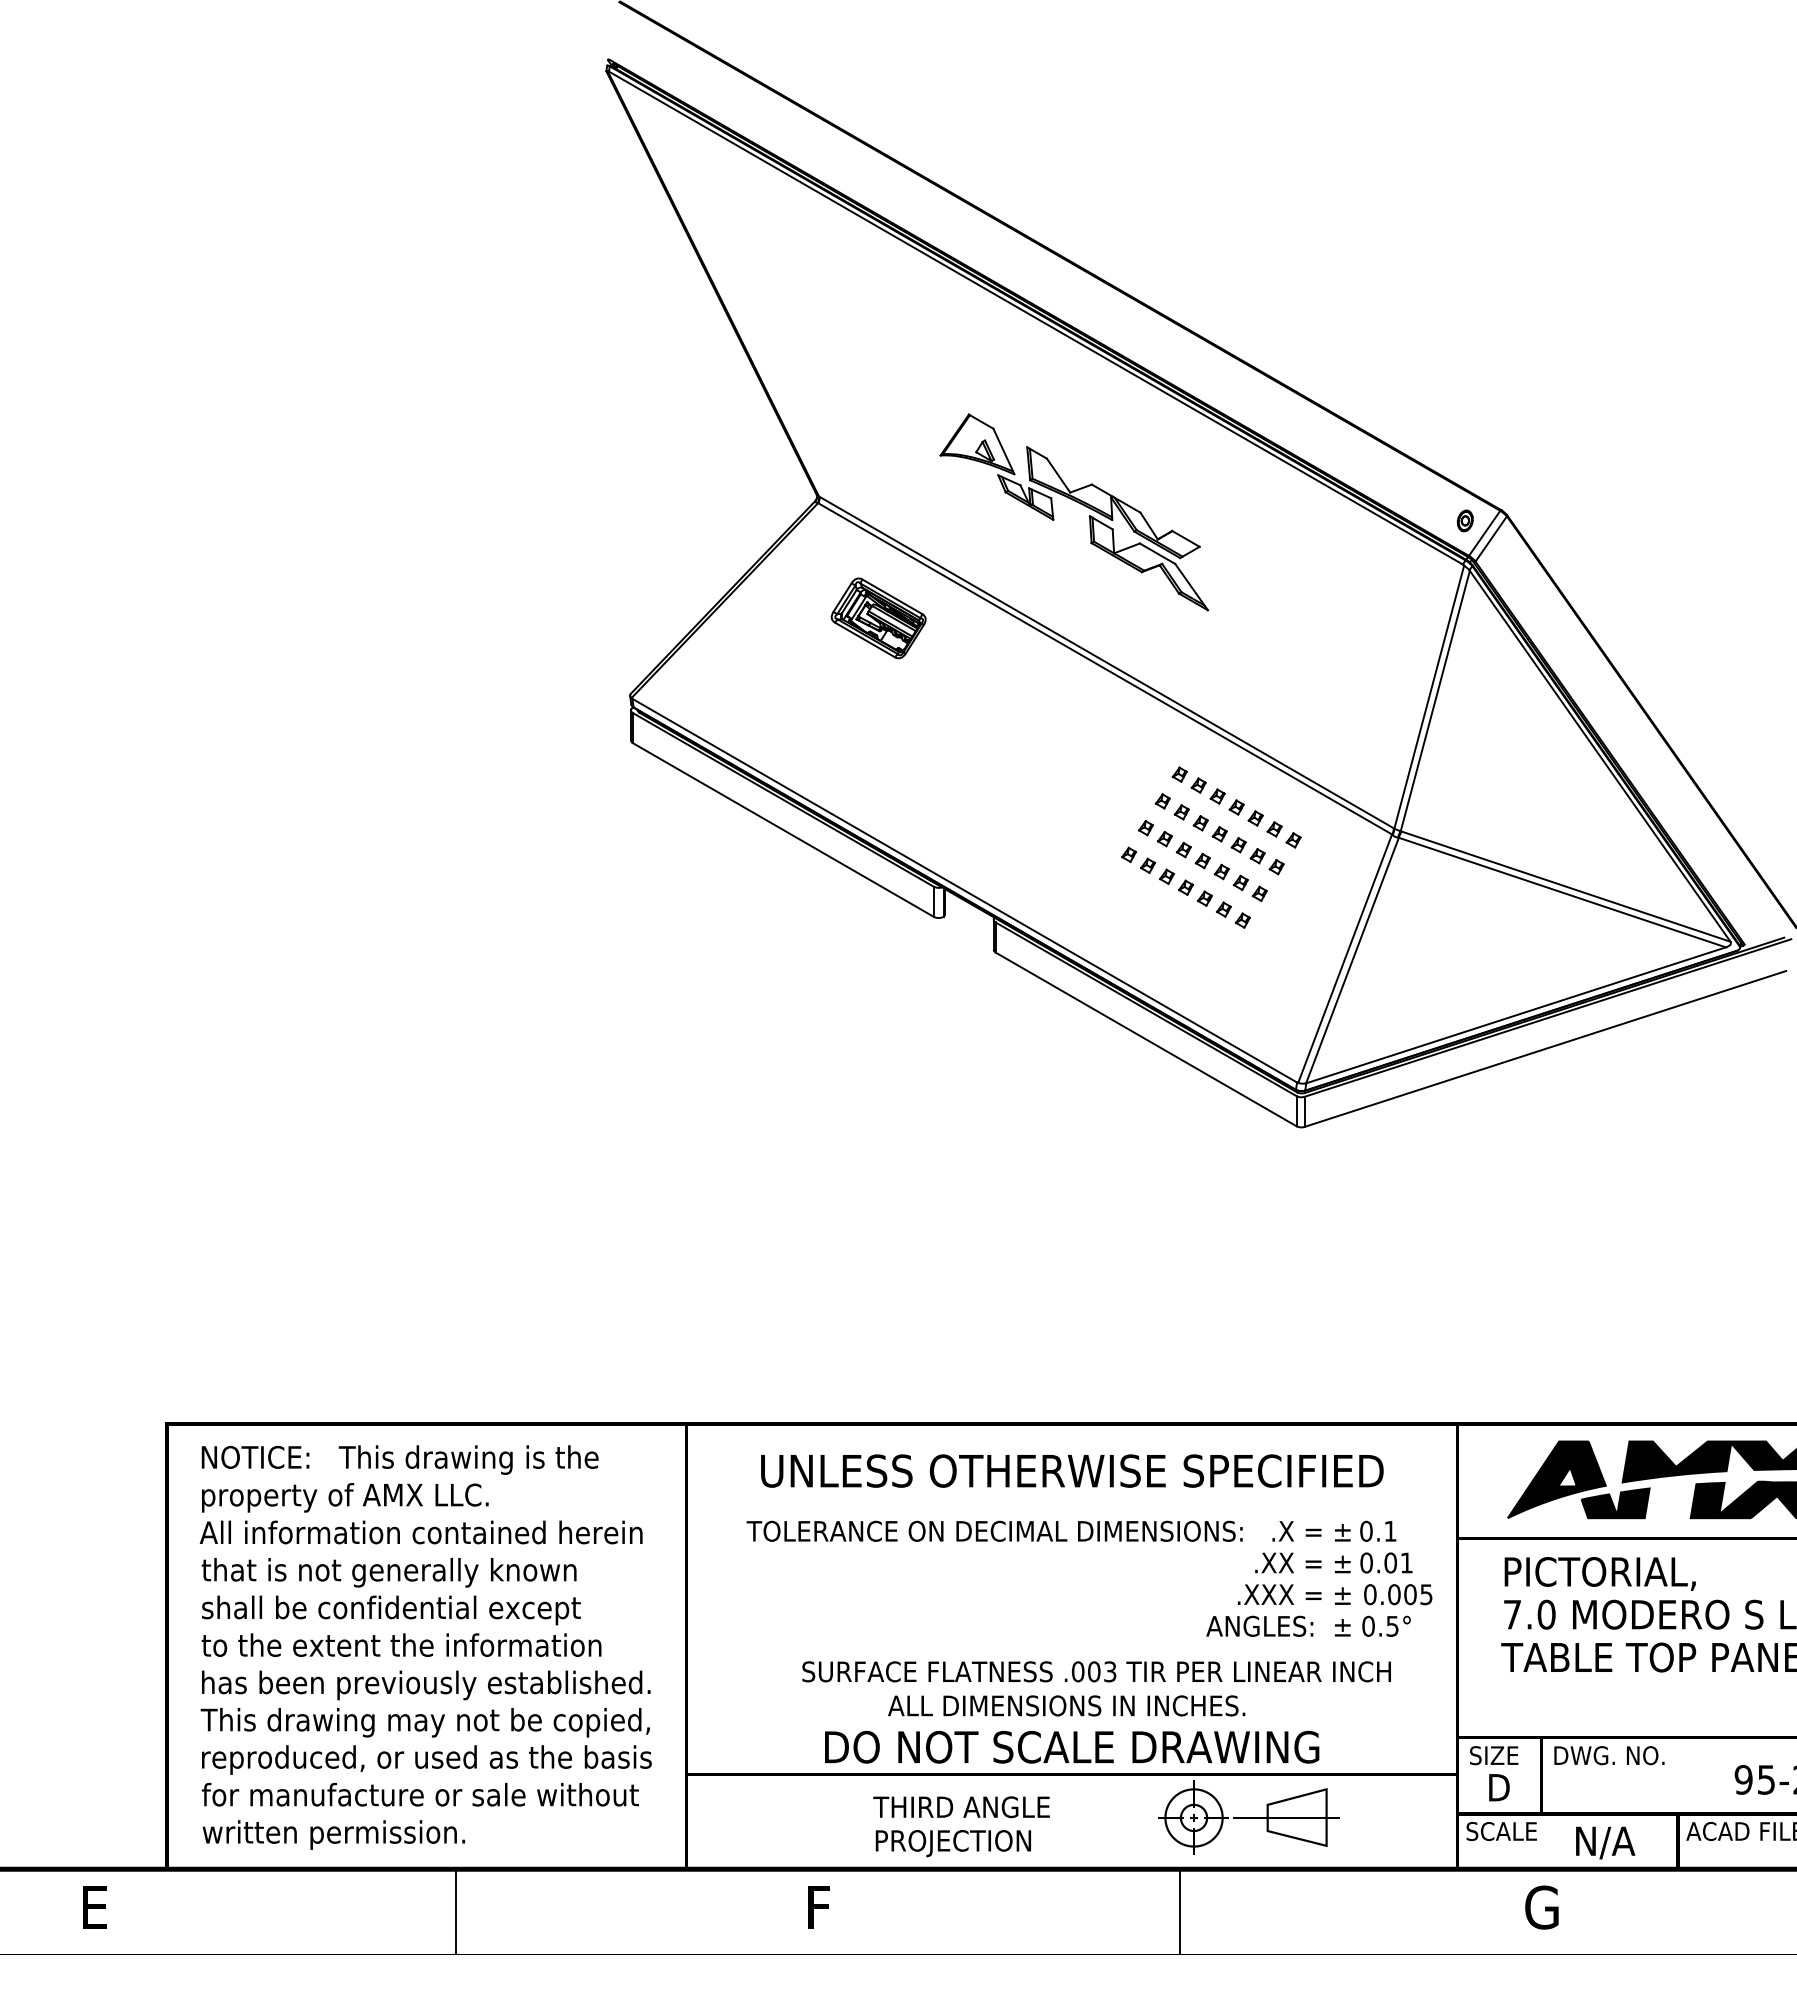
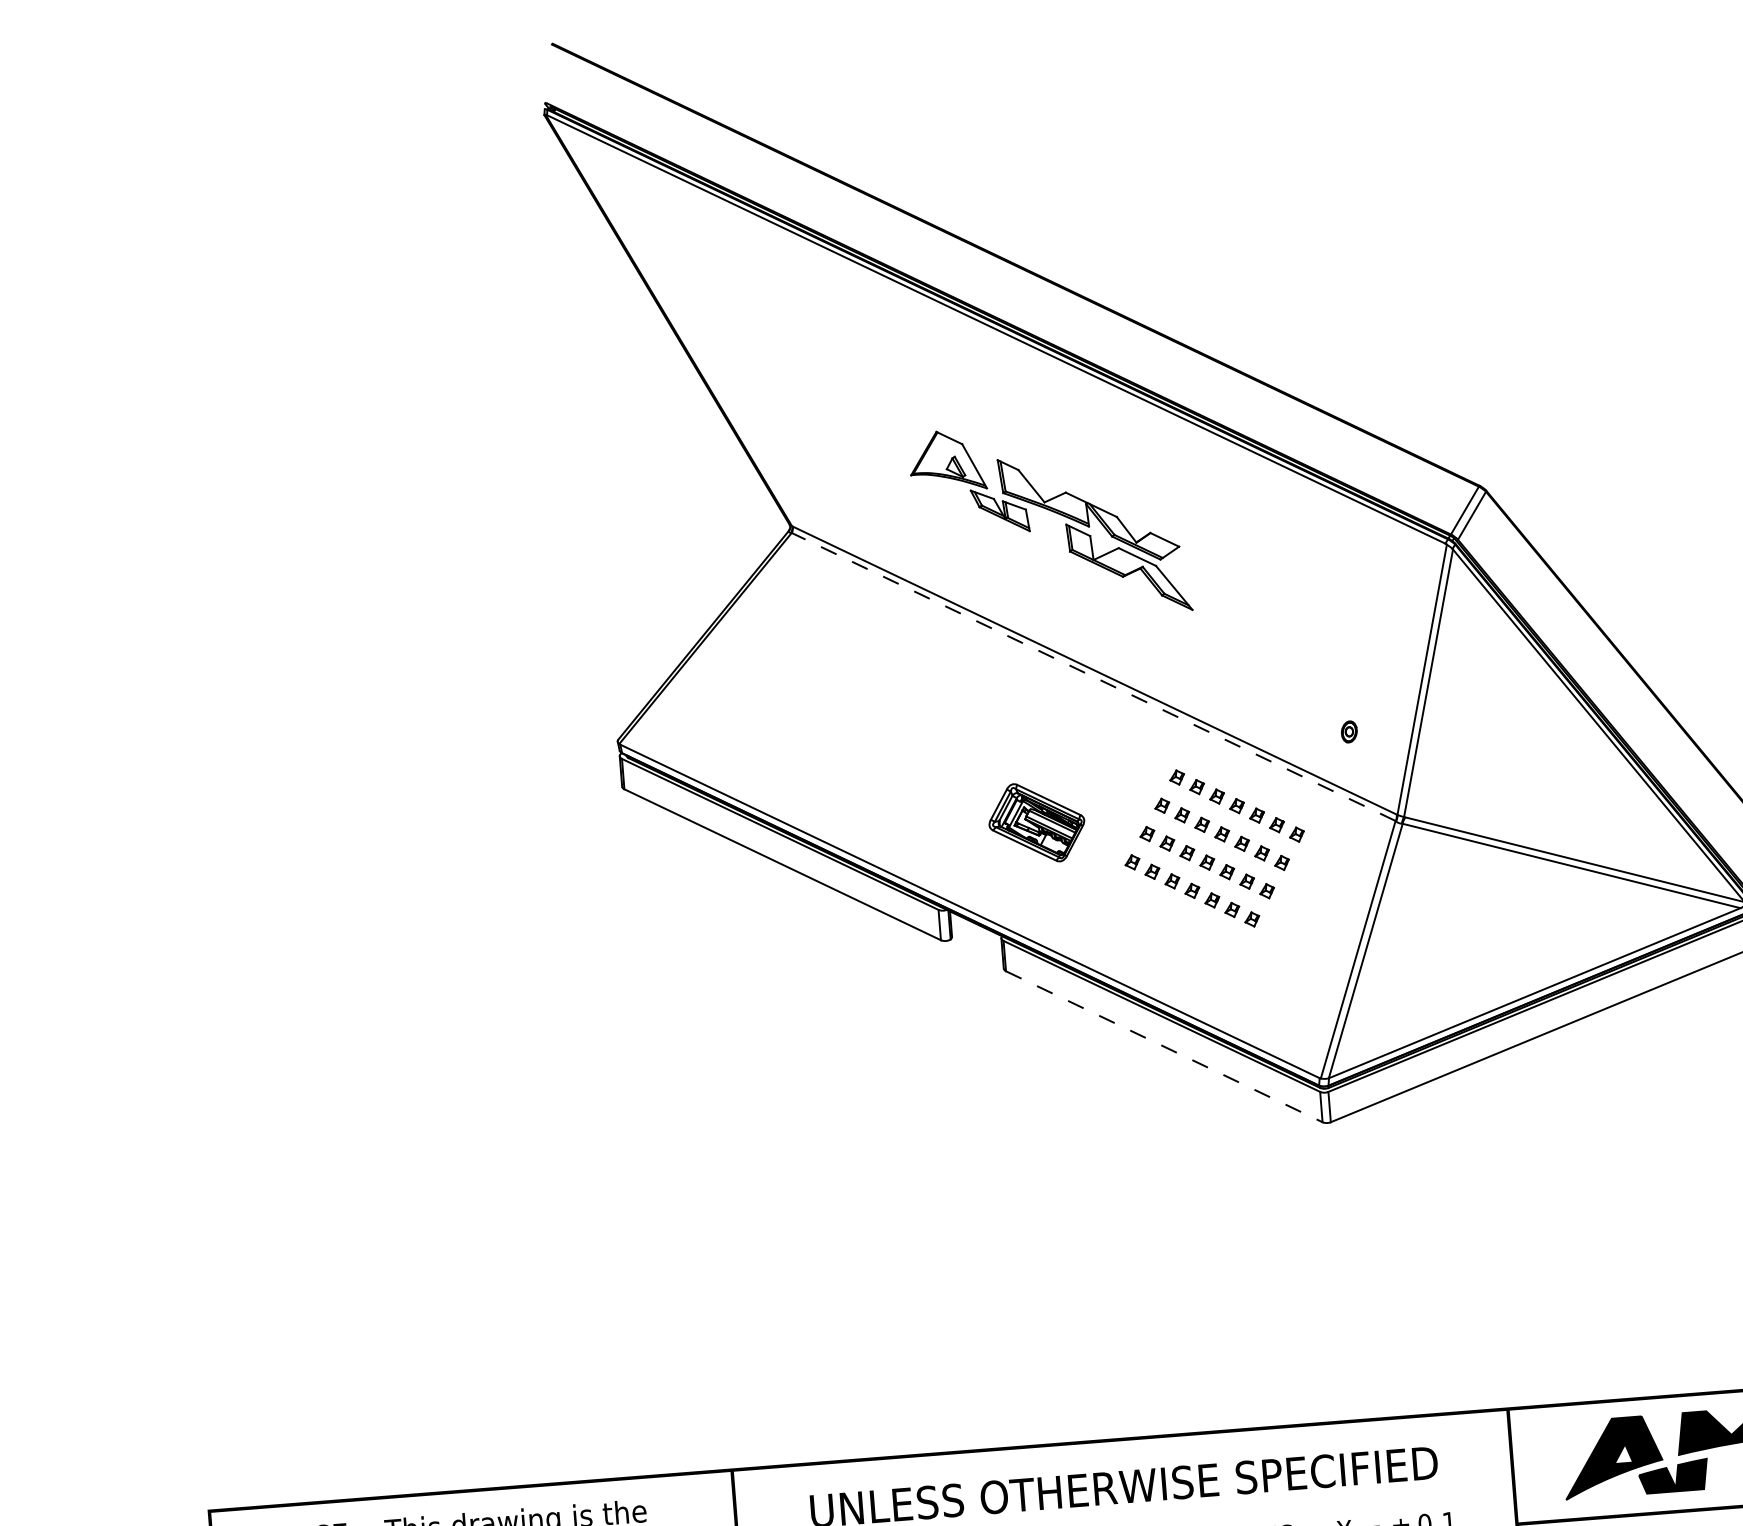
part: (1464, 520) -> (1348, 731), moved
part: (878, 618) -> (1036, 822), moved
line: (1104, 668) -> (1093, 676), solid -> dashed
line: (1146, 1039) -> (1164, 1046), solid -> dashed

